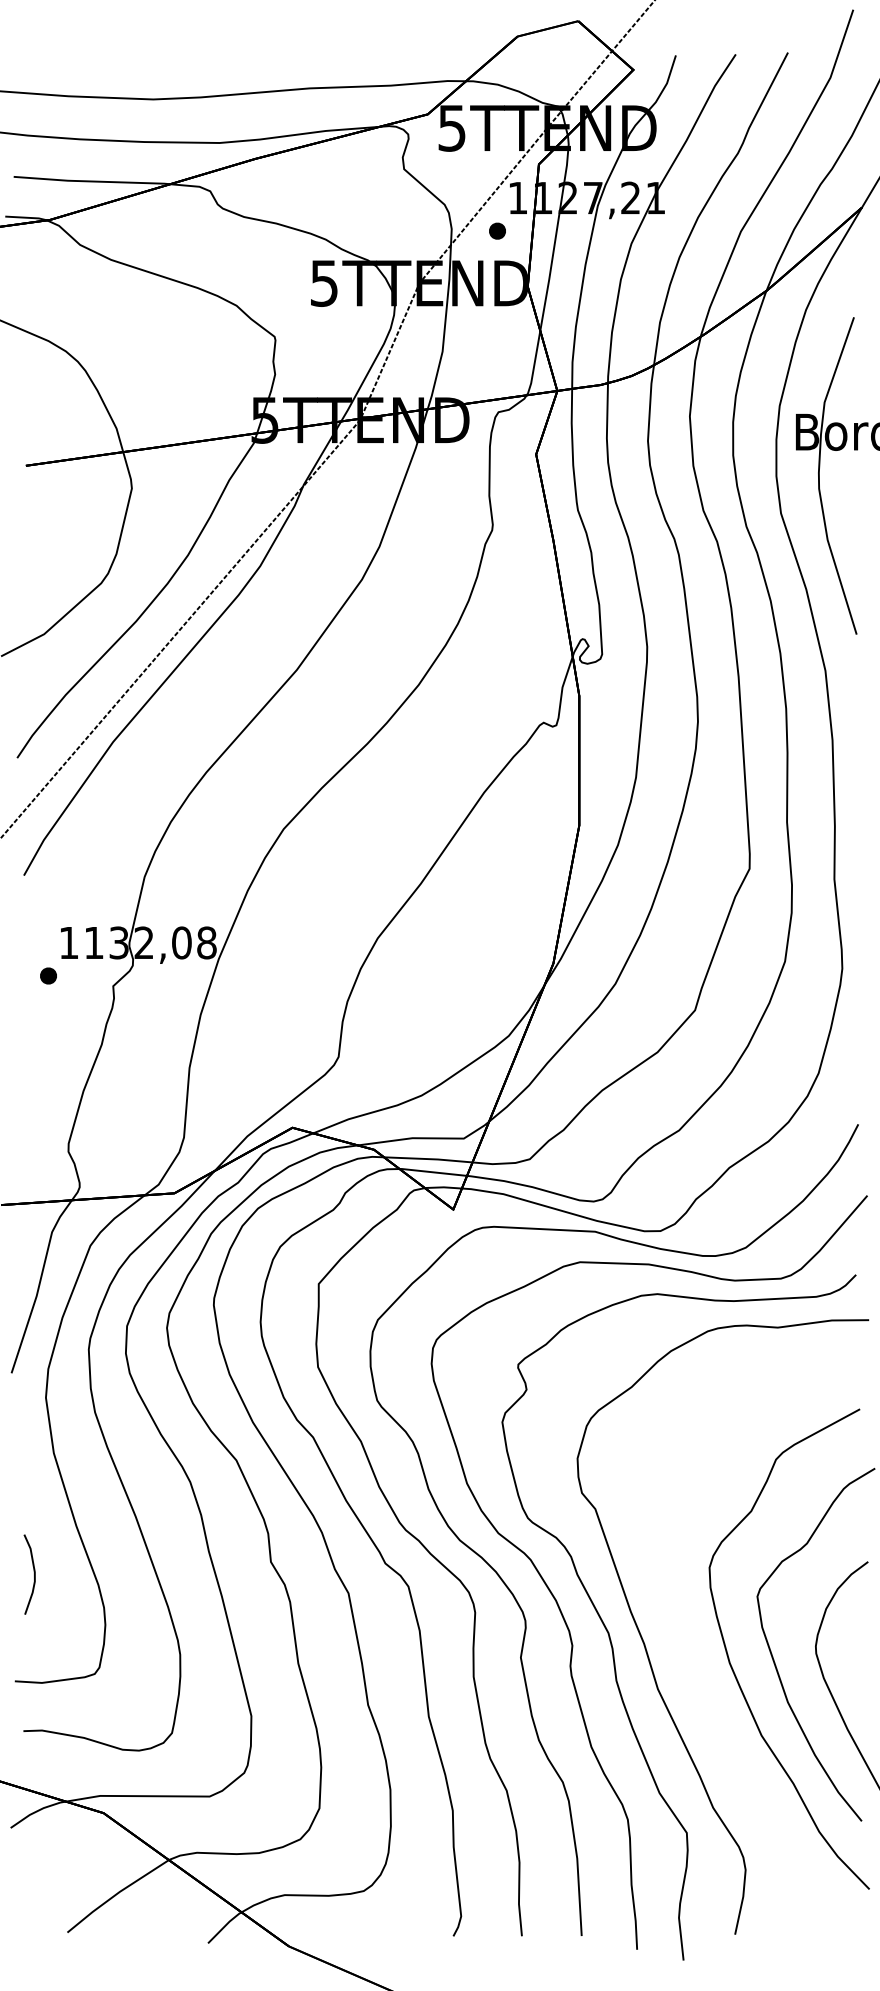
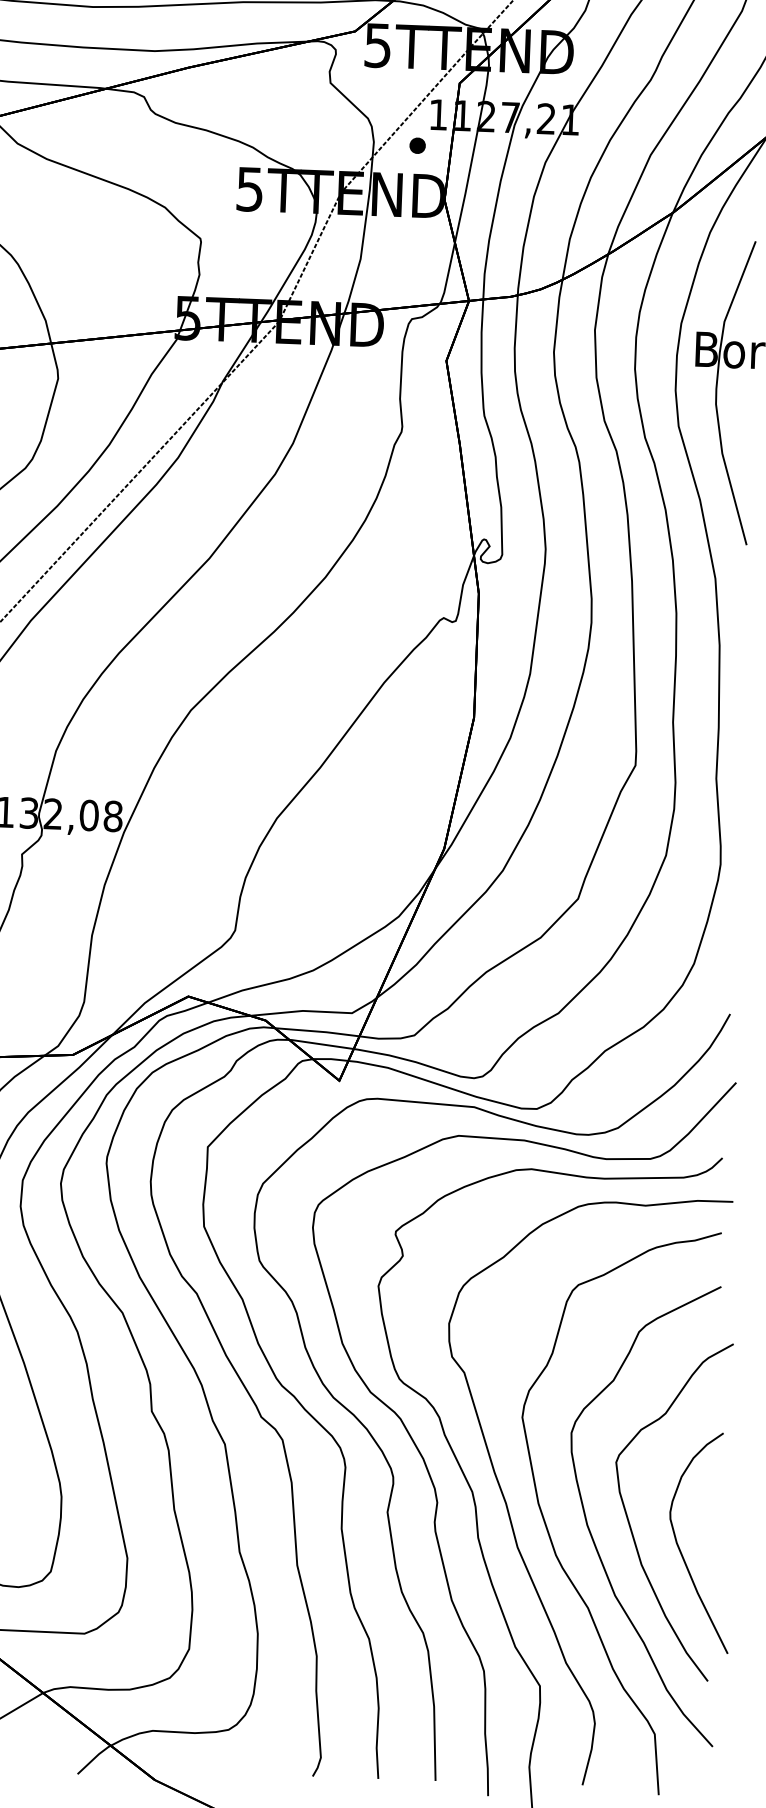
part: (691, 1674) -> (550, 1534), added

